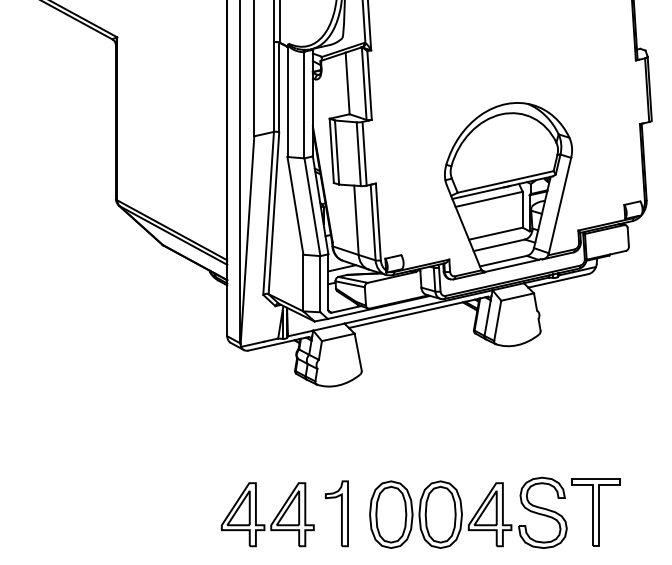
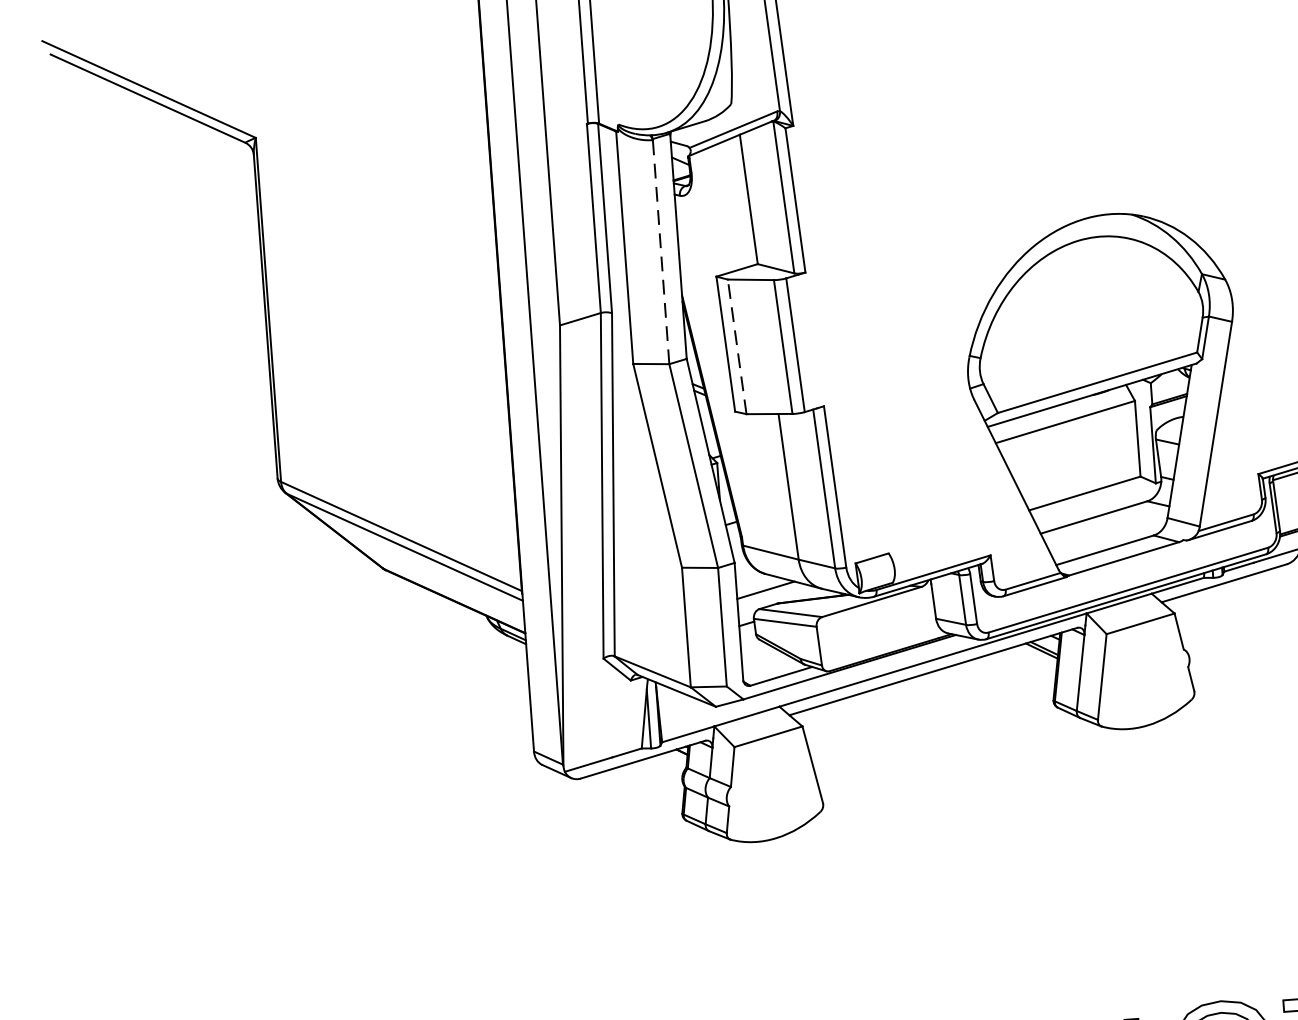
line: (304, 104) -> (661, 250), solid -> dashed
line: (337, 152) -> (738, 346), solid -> dashed

